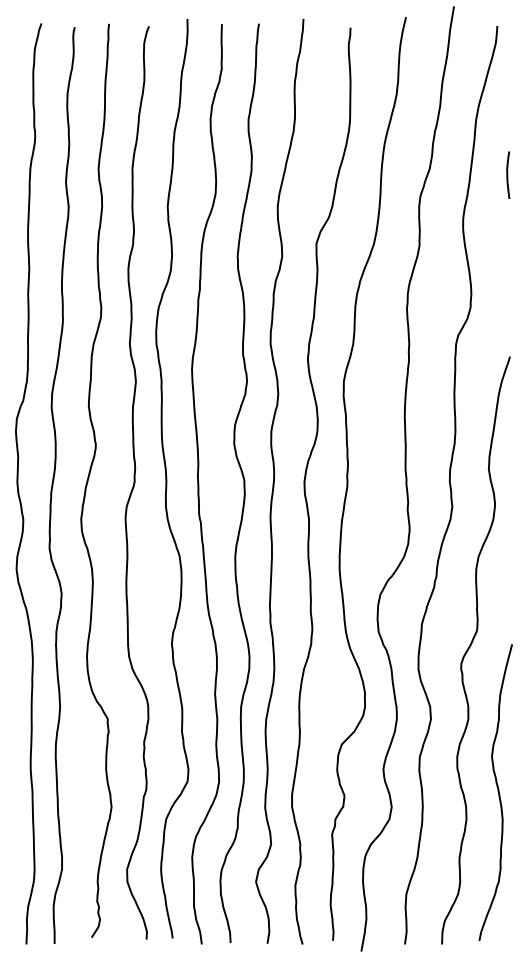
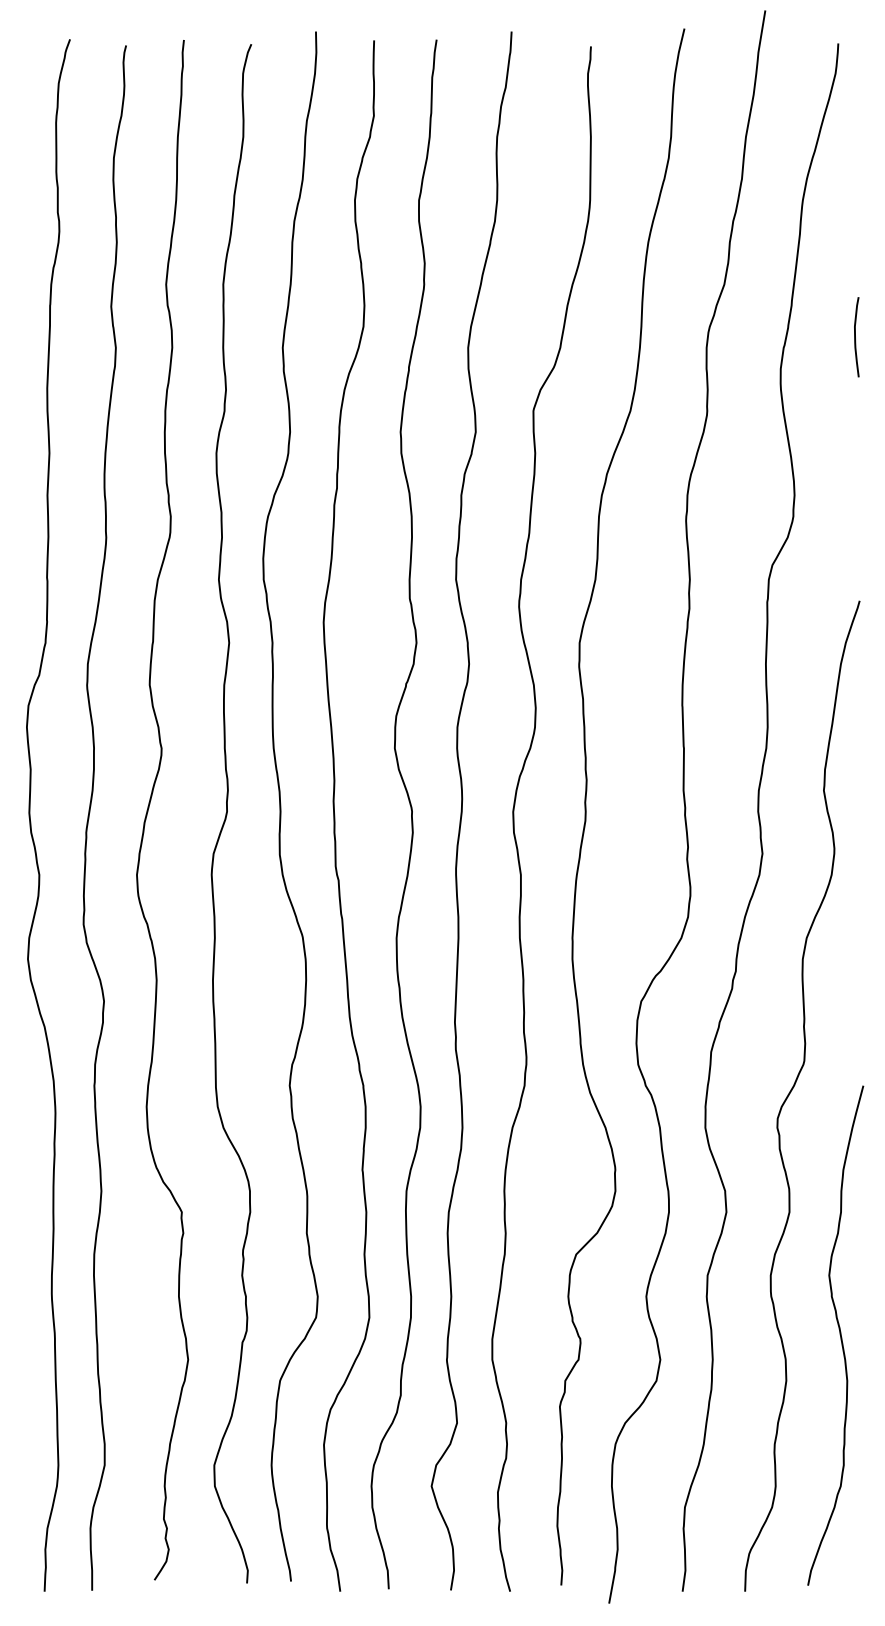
curve: (508, 174) -> (857, 336), moved

